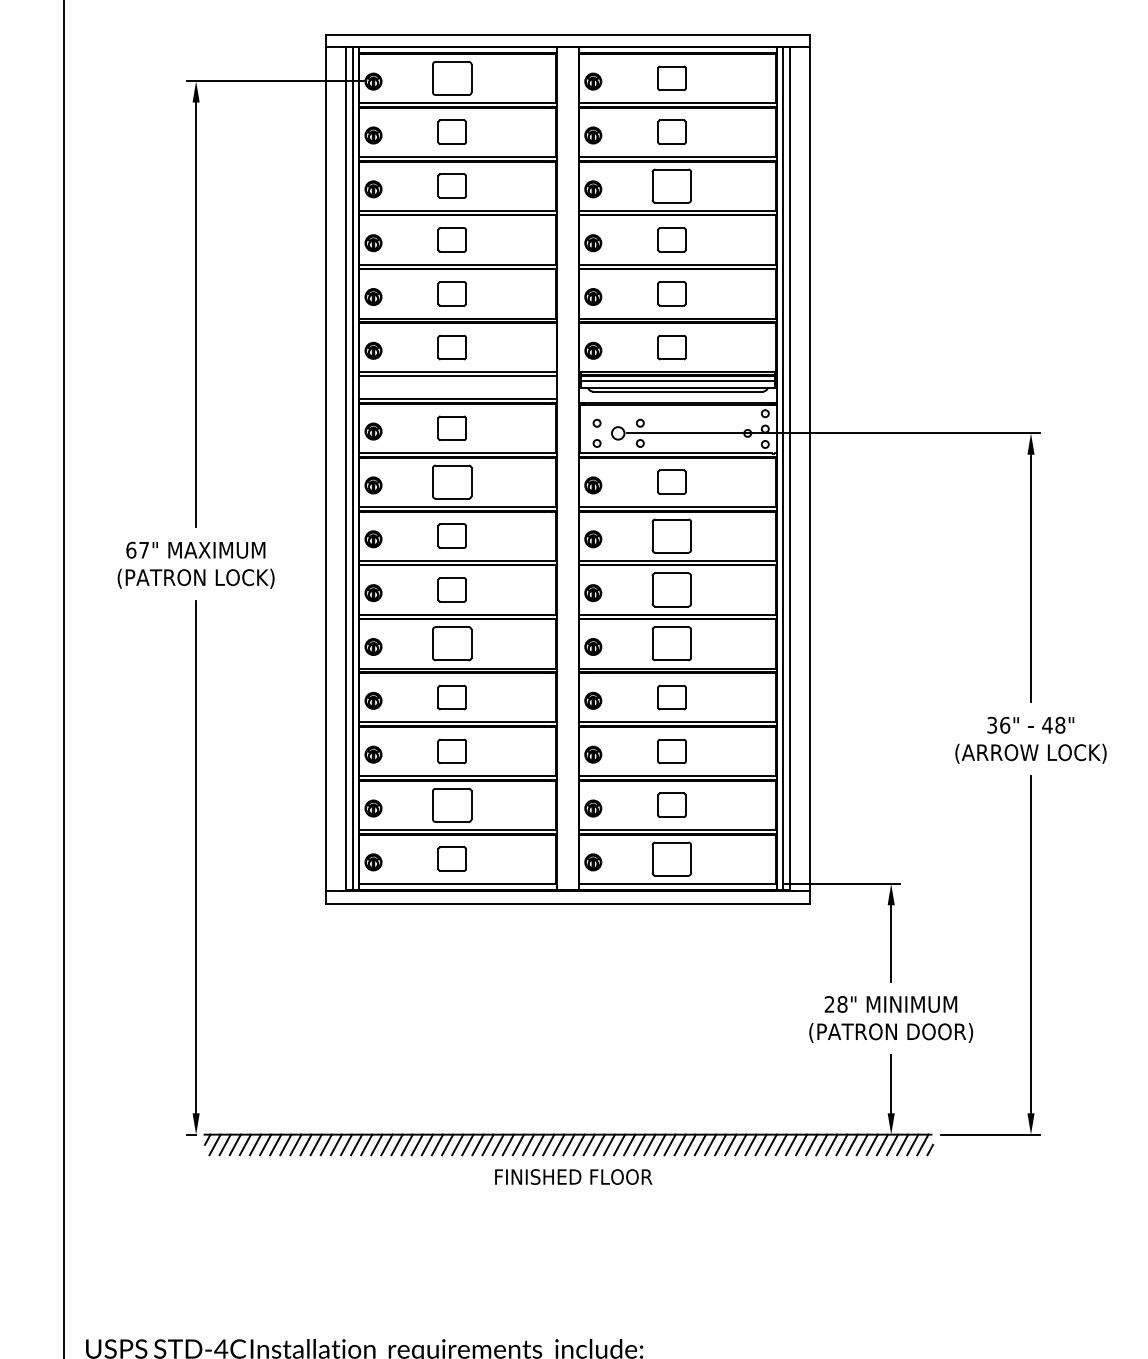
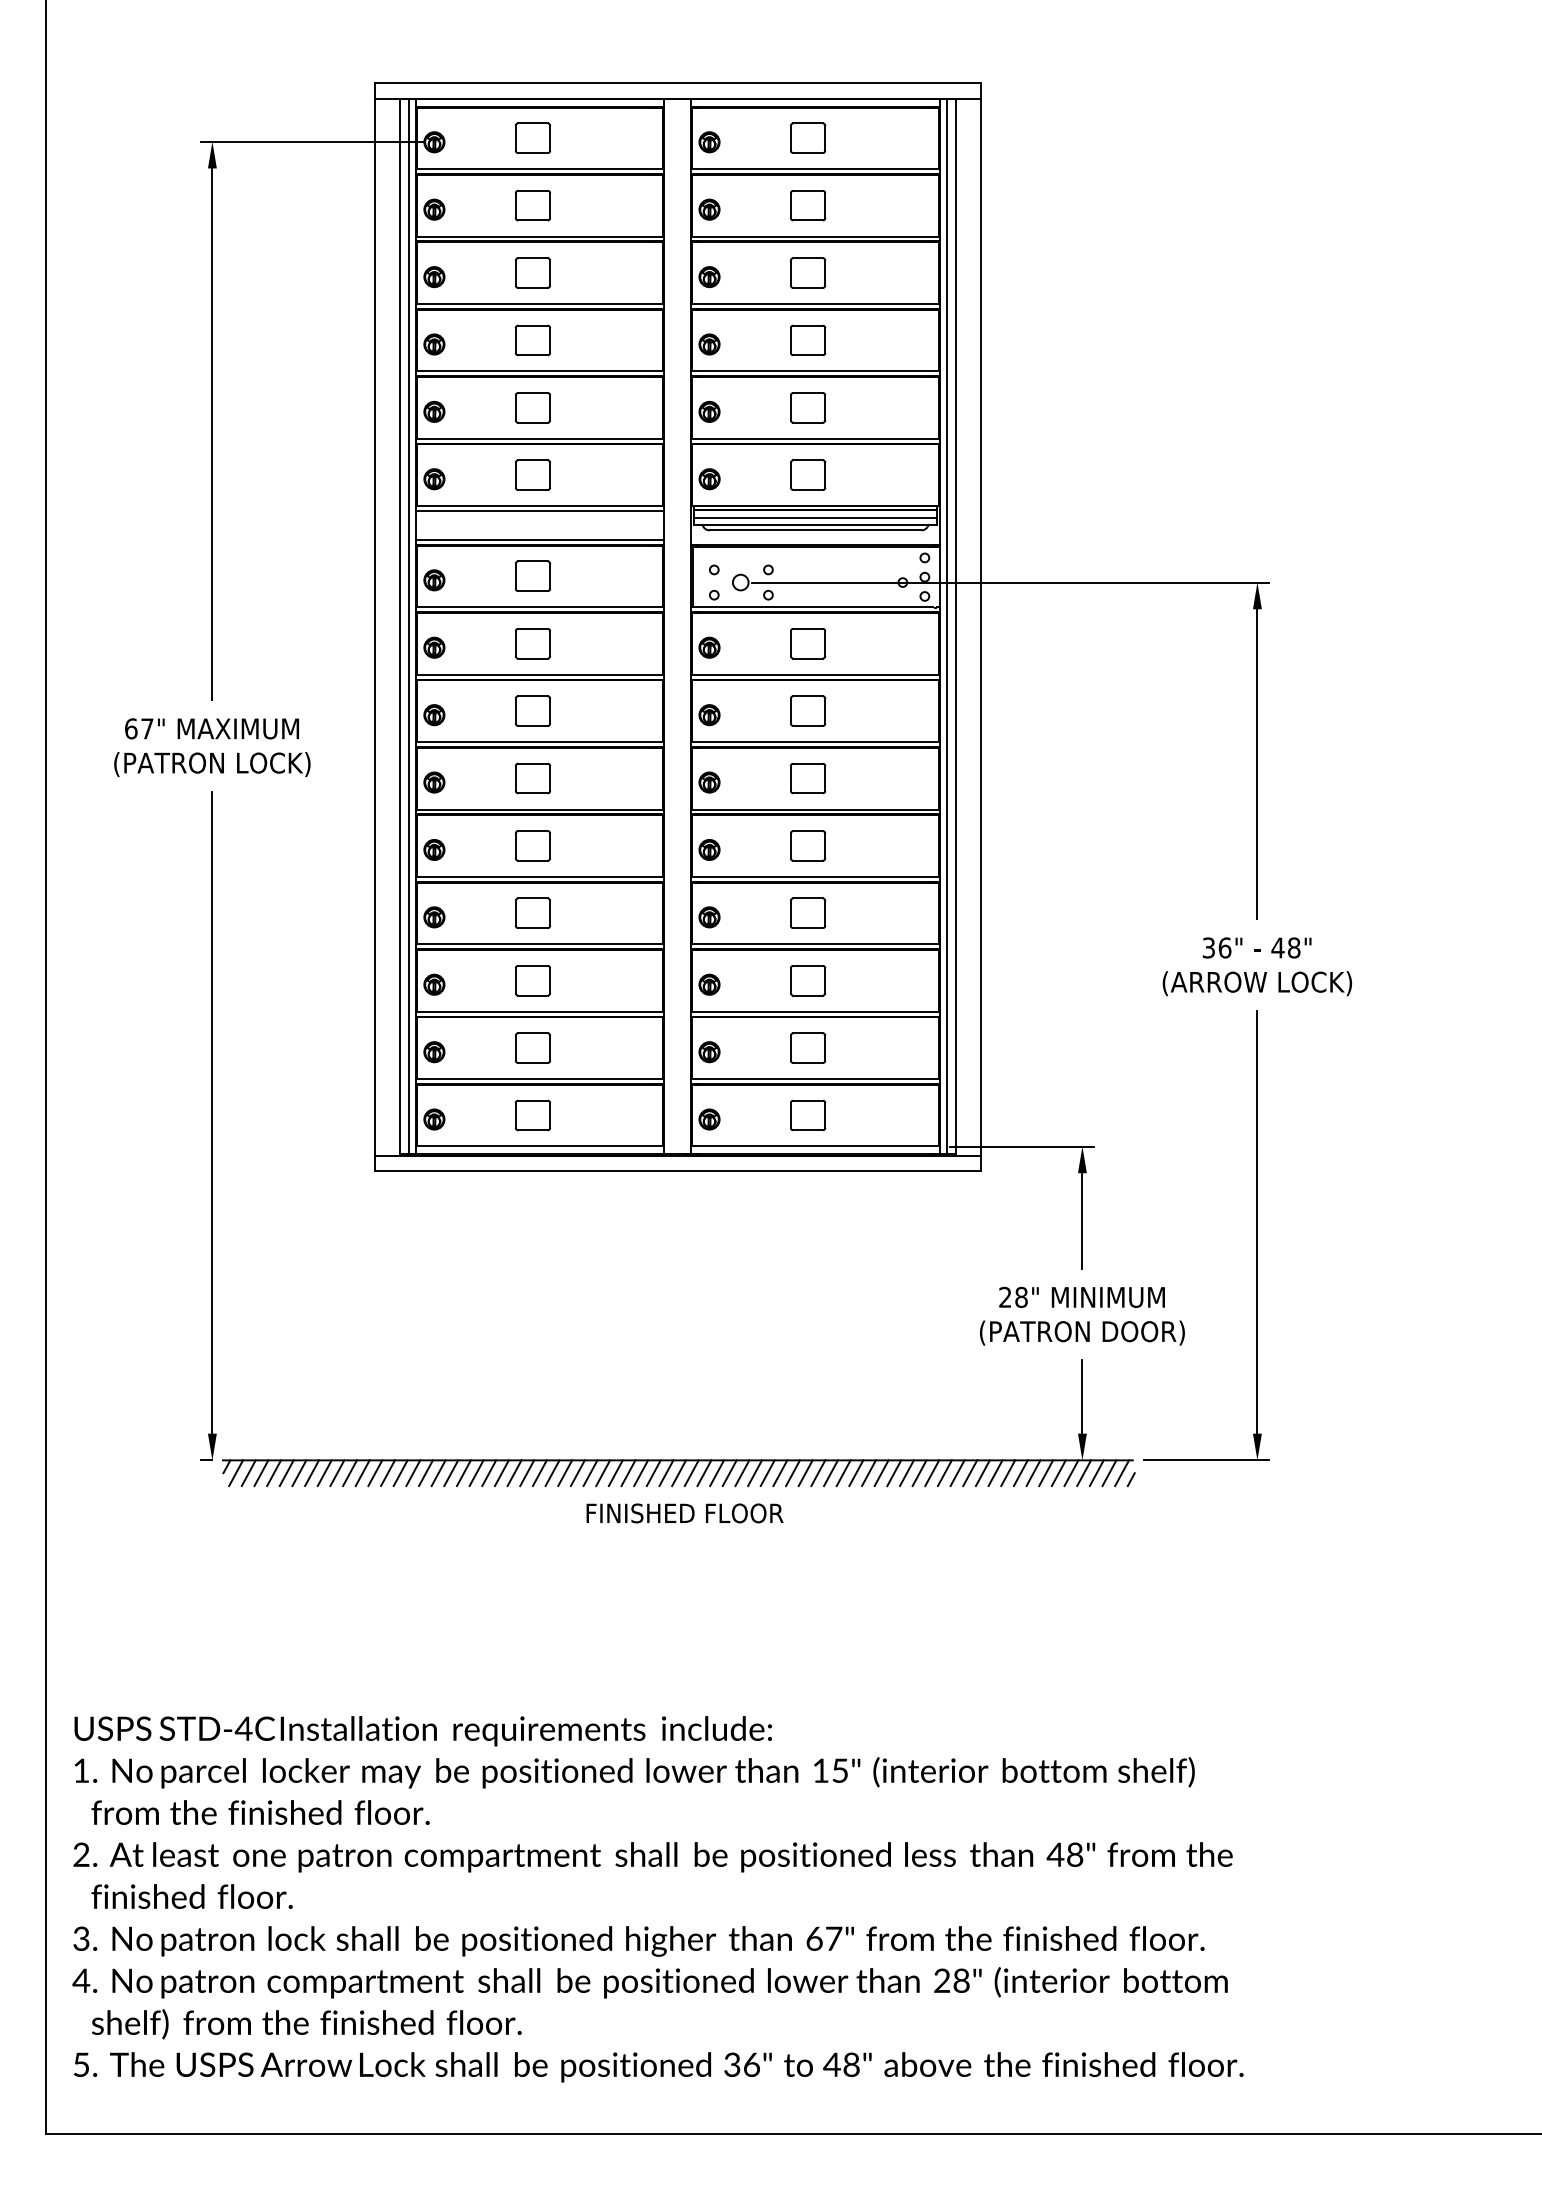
part: (451, 77) -> (532, 137), size x0.71
part: (672, 185) -> (808, 272), size x0.71
part: (451, 482) -> (532, 643), size x0.71
part: (672, 535) -> (808, 710), size x0.71
part: (672, 589) -> (808, 778), size x0.71
part: (451, 643) -> (532, 845), size x0.71
part: (672, 643) -> (808, 845), size x0.71
part: (451, 804) -> (532, 1047), size x0.71
part: (672, 859) -> (808, 1115), size x0.71

